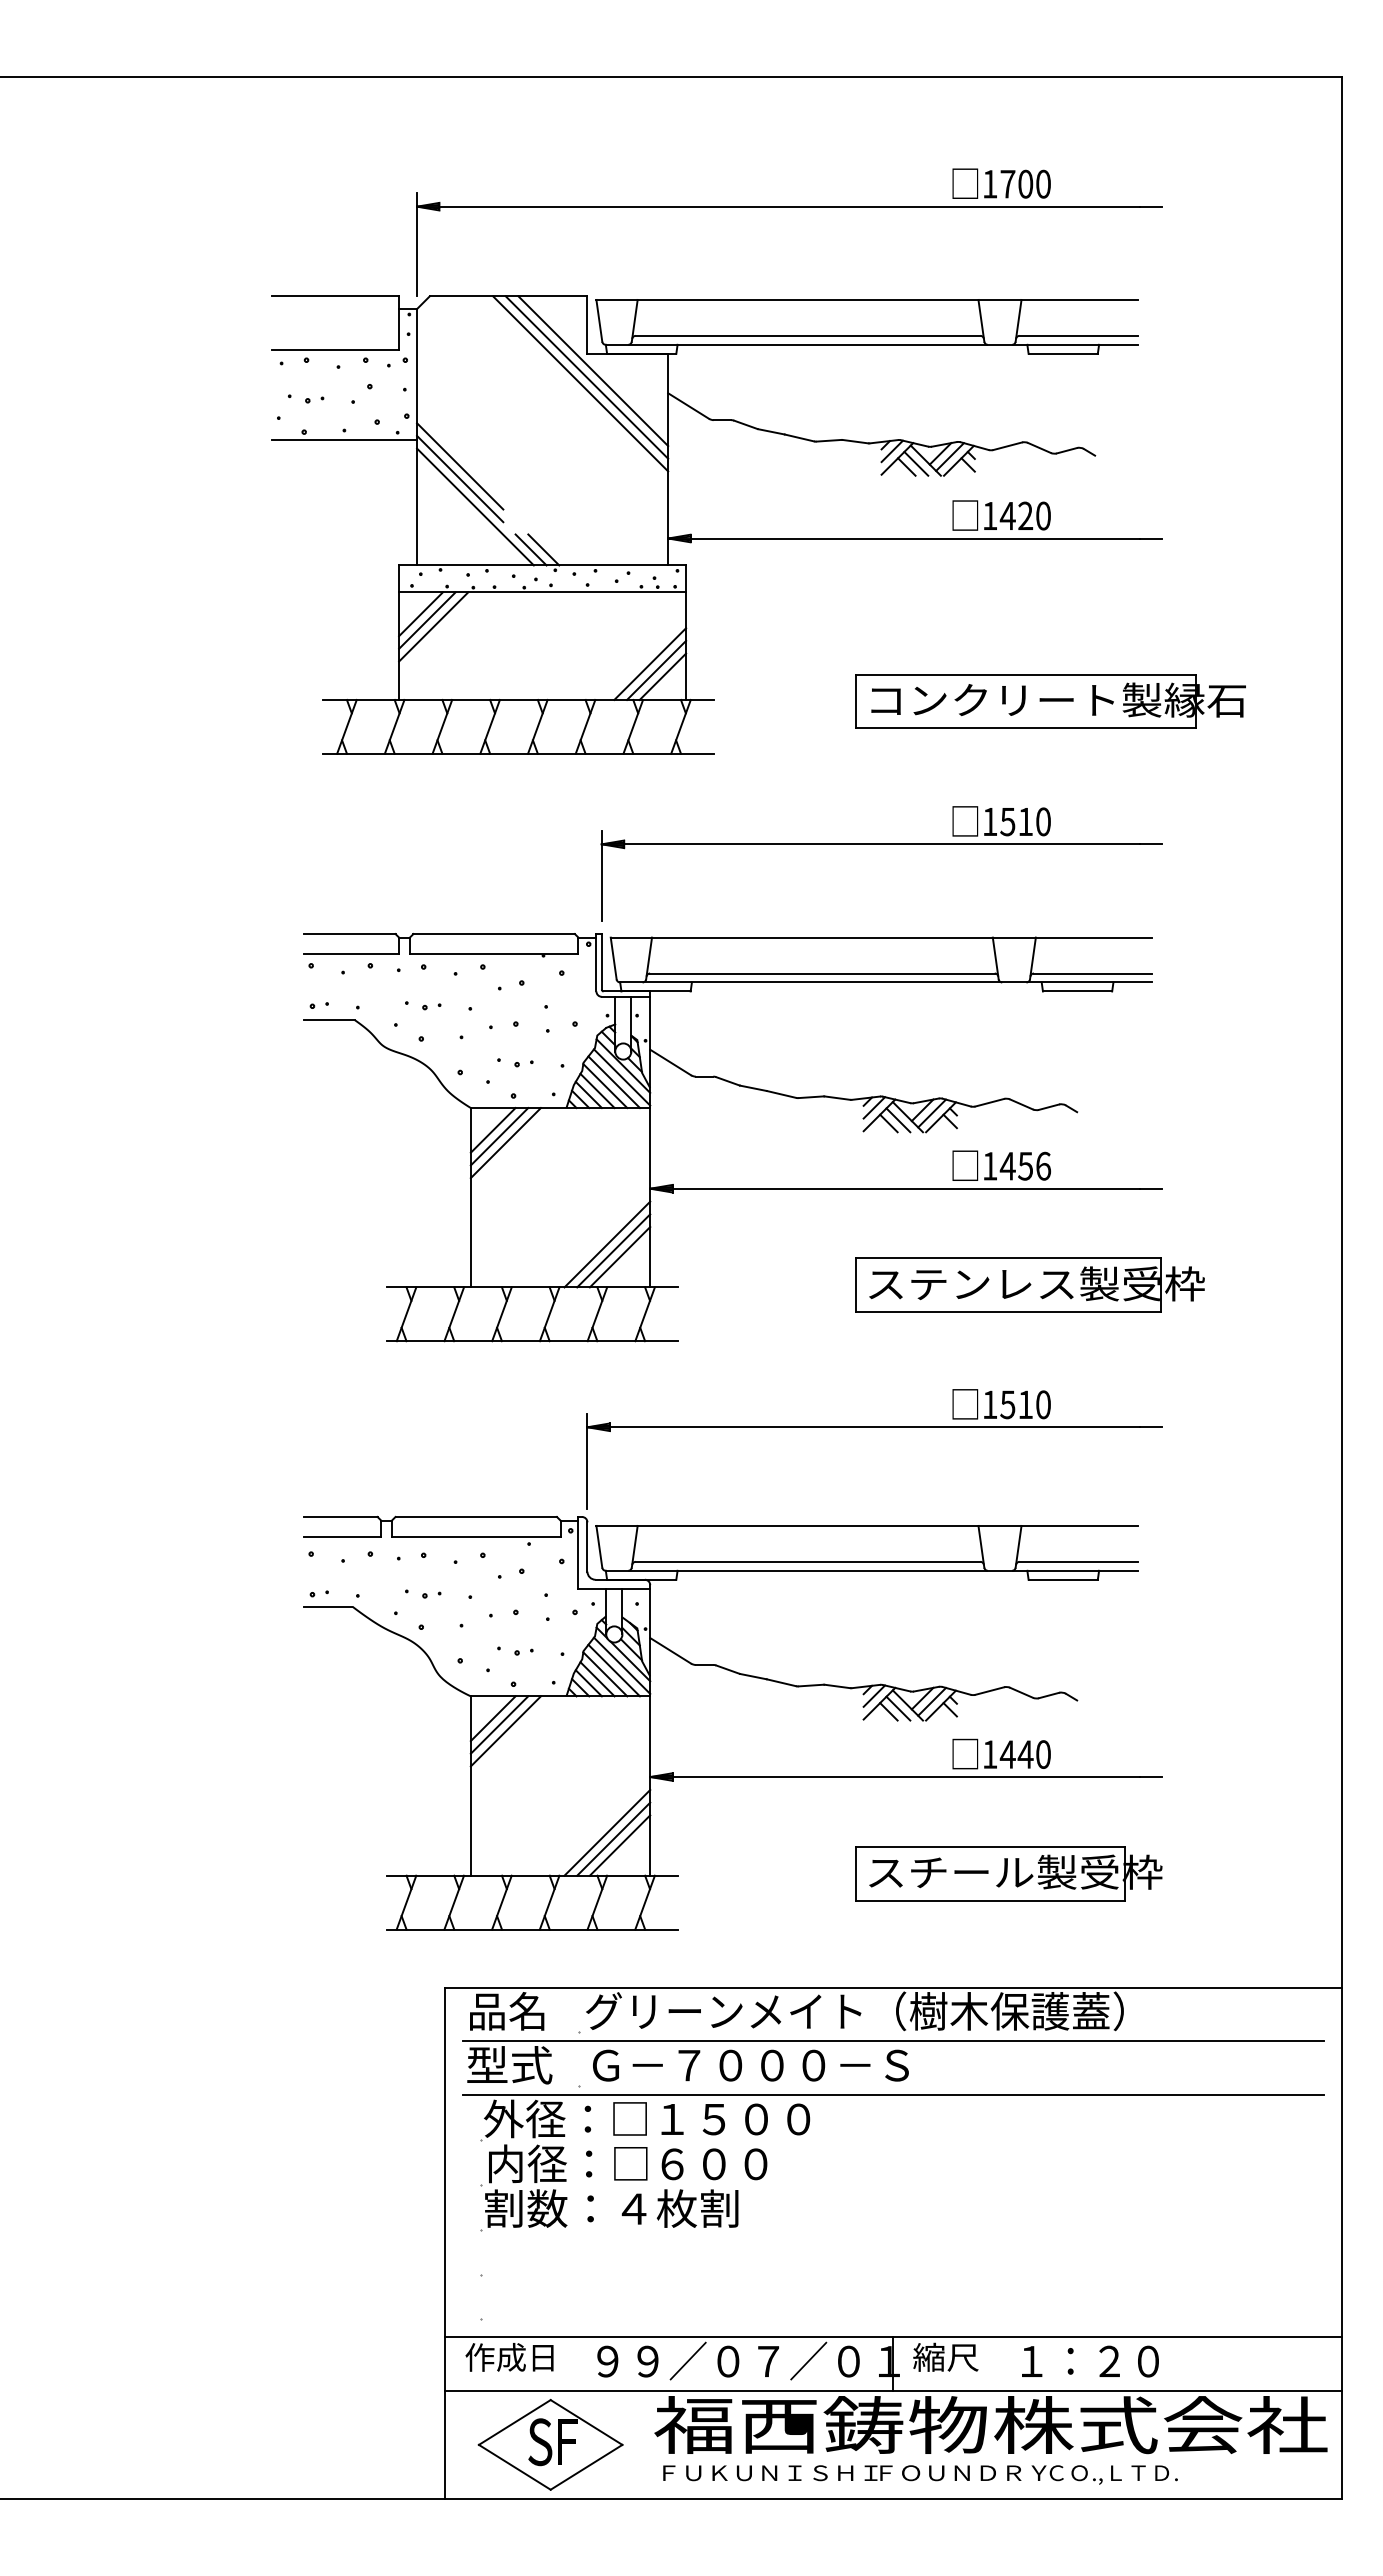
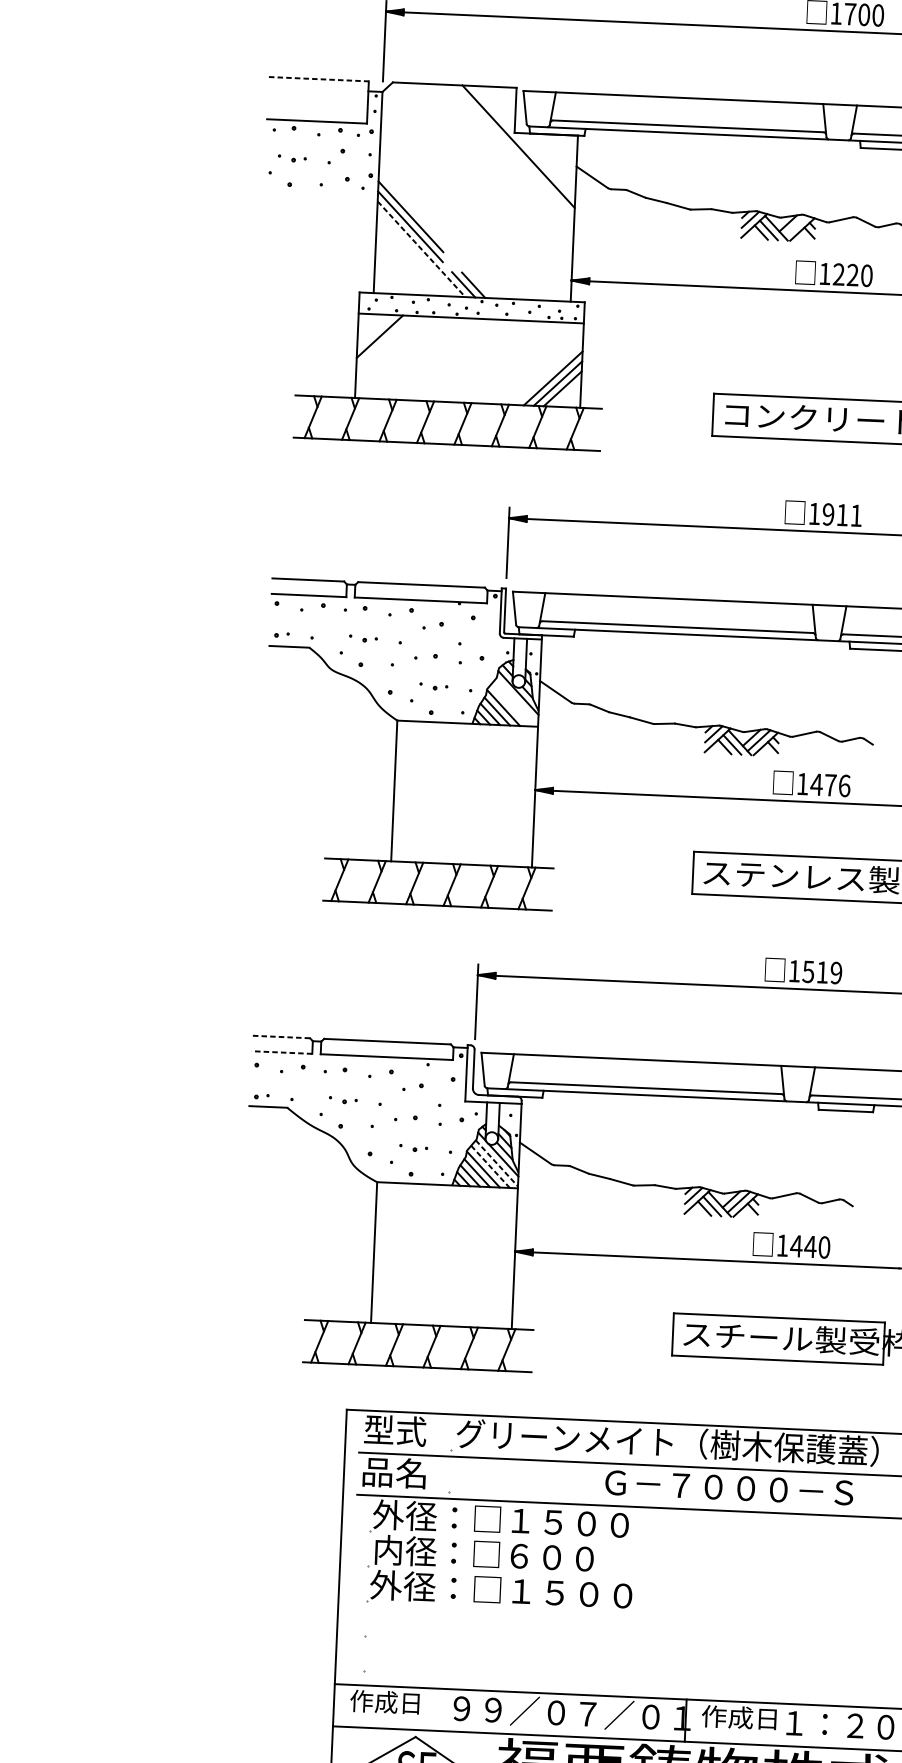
line: (335, 296) -> (318, 79), solid -> dashed
line: (586, 377) -> (513, 151), removed
line: (580, 383) -> (508, 155), removed
line: (344, 439) -> (321, 191), removed
line: (949, 456) -> (795, 225), removed
line: (475, 507) -> (421, 249), solid -> dashed
text: (1007, 515) -> (838, 274), 1420 -> 1220
line: (420, 614) -> (374, 331), removed
line: (433, 626) -> (384, 341), removed
text: (1025, 821) -> (842, 514), 1510 -> 1911
line: (622, 1077) -> (517, 701), removed
line: (613, 1082) -> (510, 705), removed
line: (492, 1130) -> (413, 738), removed
line: (499, 1136) -> (418, 743), removed
line: (505, 1143) -> (423, 749), removed
text: (1025, 1166) -> (830, 785), 1456 -> 1476
line: (607, 1244) -> (499, 832), removed
line: (613, 1250) -> (504, 837), removed
line: (619, 1257) -> (508, 842), removed
text: (1043, 1404) -> (836, 972), 1510 -> 1519
line: (340, 1516) -> (281, 1036), solid -> dashed
line: (342, 1536) -> (281, 1052), solid -> dashed
line: (622, 1665) -> (497, 1163), solid -> dashed
line: (614, 1670) -> (490, 1166), solid -> dashed
line: (492, 1718) -> (393, 1200), removed
line: (499, 1724) -> (398, 1205), removed
line: (505, 1731) -> (403, 1210), removed
line: (607, 1832) -> (479, 1293), removed
line: (613, 1838) -> (484, 1298), removed
line: (619, 1845) -> (488, 1304), removed
text: (507, 2011) -> (395, 1430), 品名 -> 型式
text: (509, 2064) -> (394, 1472), 型式 -> 品名
text: (750, 2065) -> (729, 1487), moved
text: (651, 2208) -> (501, 1590), 割数：４枚割 -> 外径：□１５００
text: (960, 2356) -> (738, 1716), 縮尺 -> 作成日

